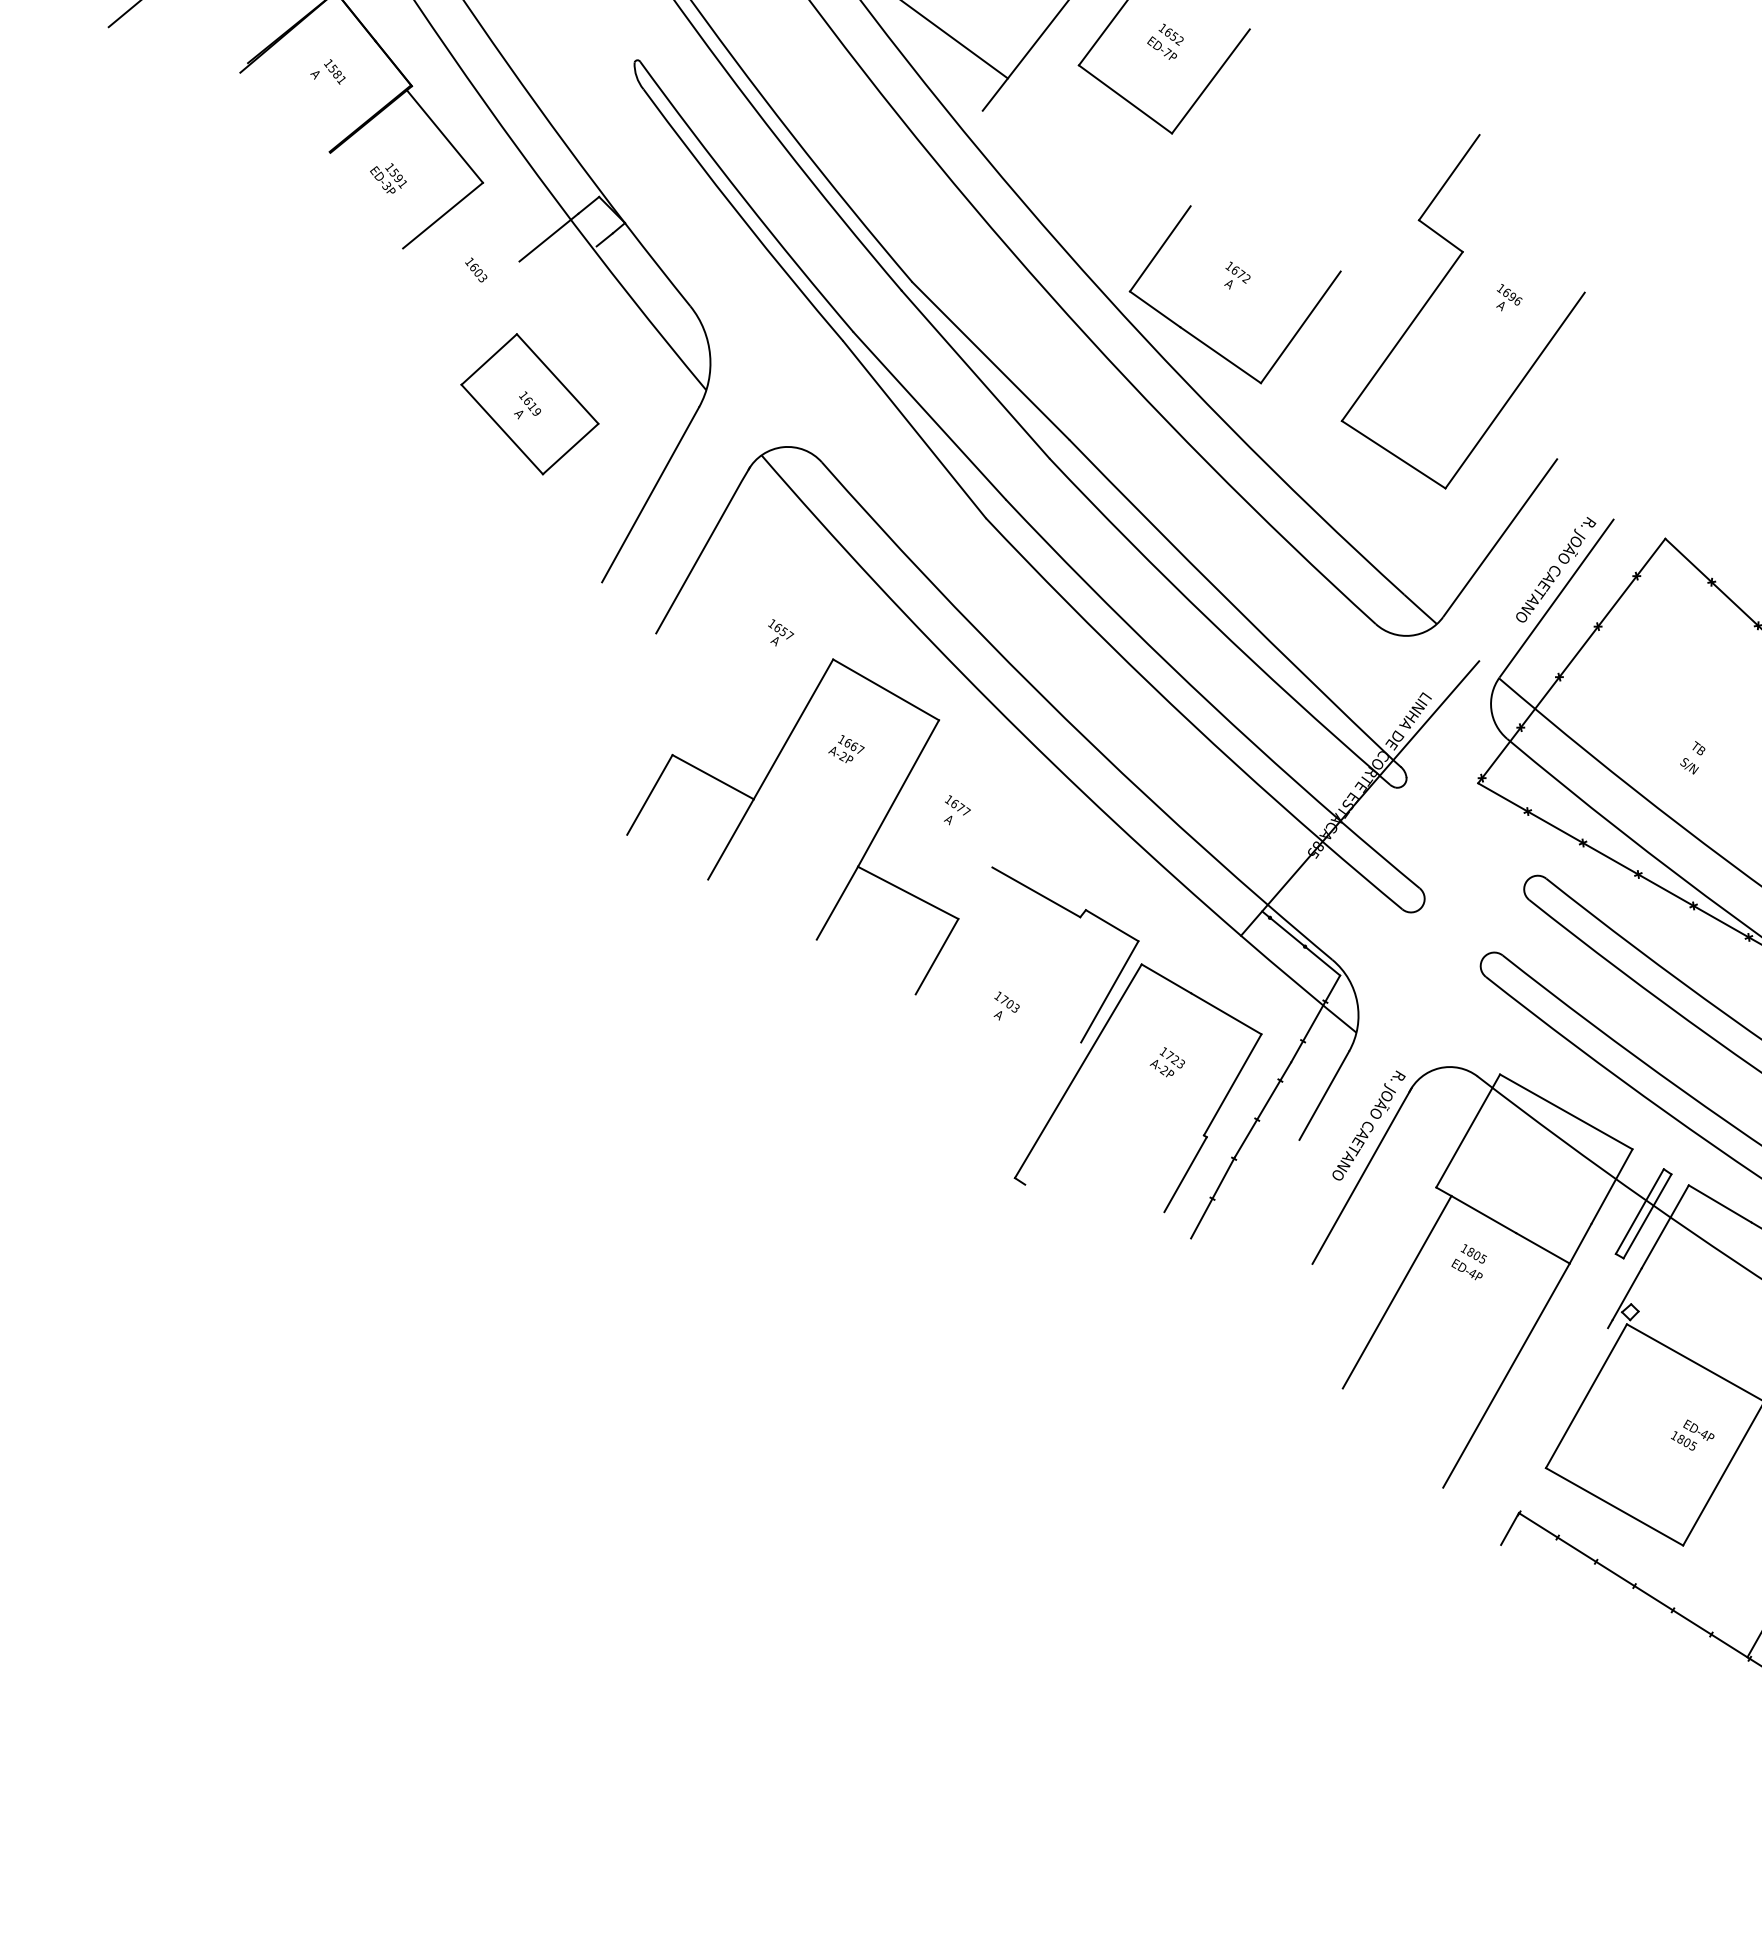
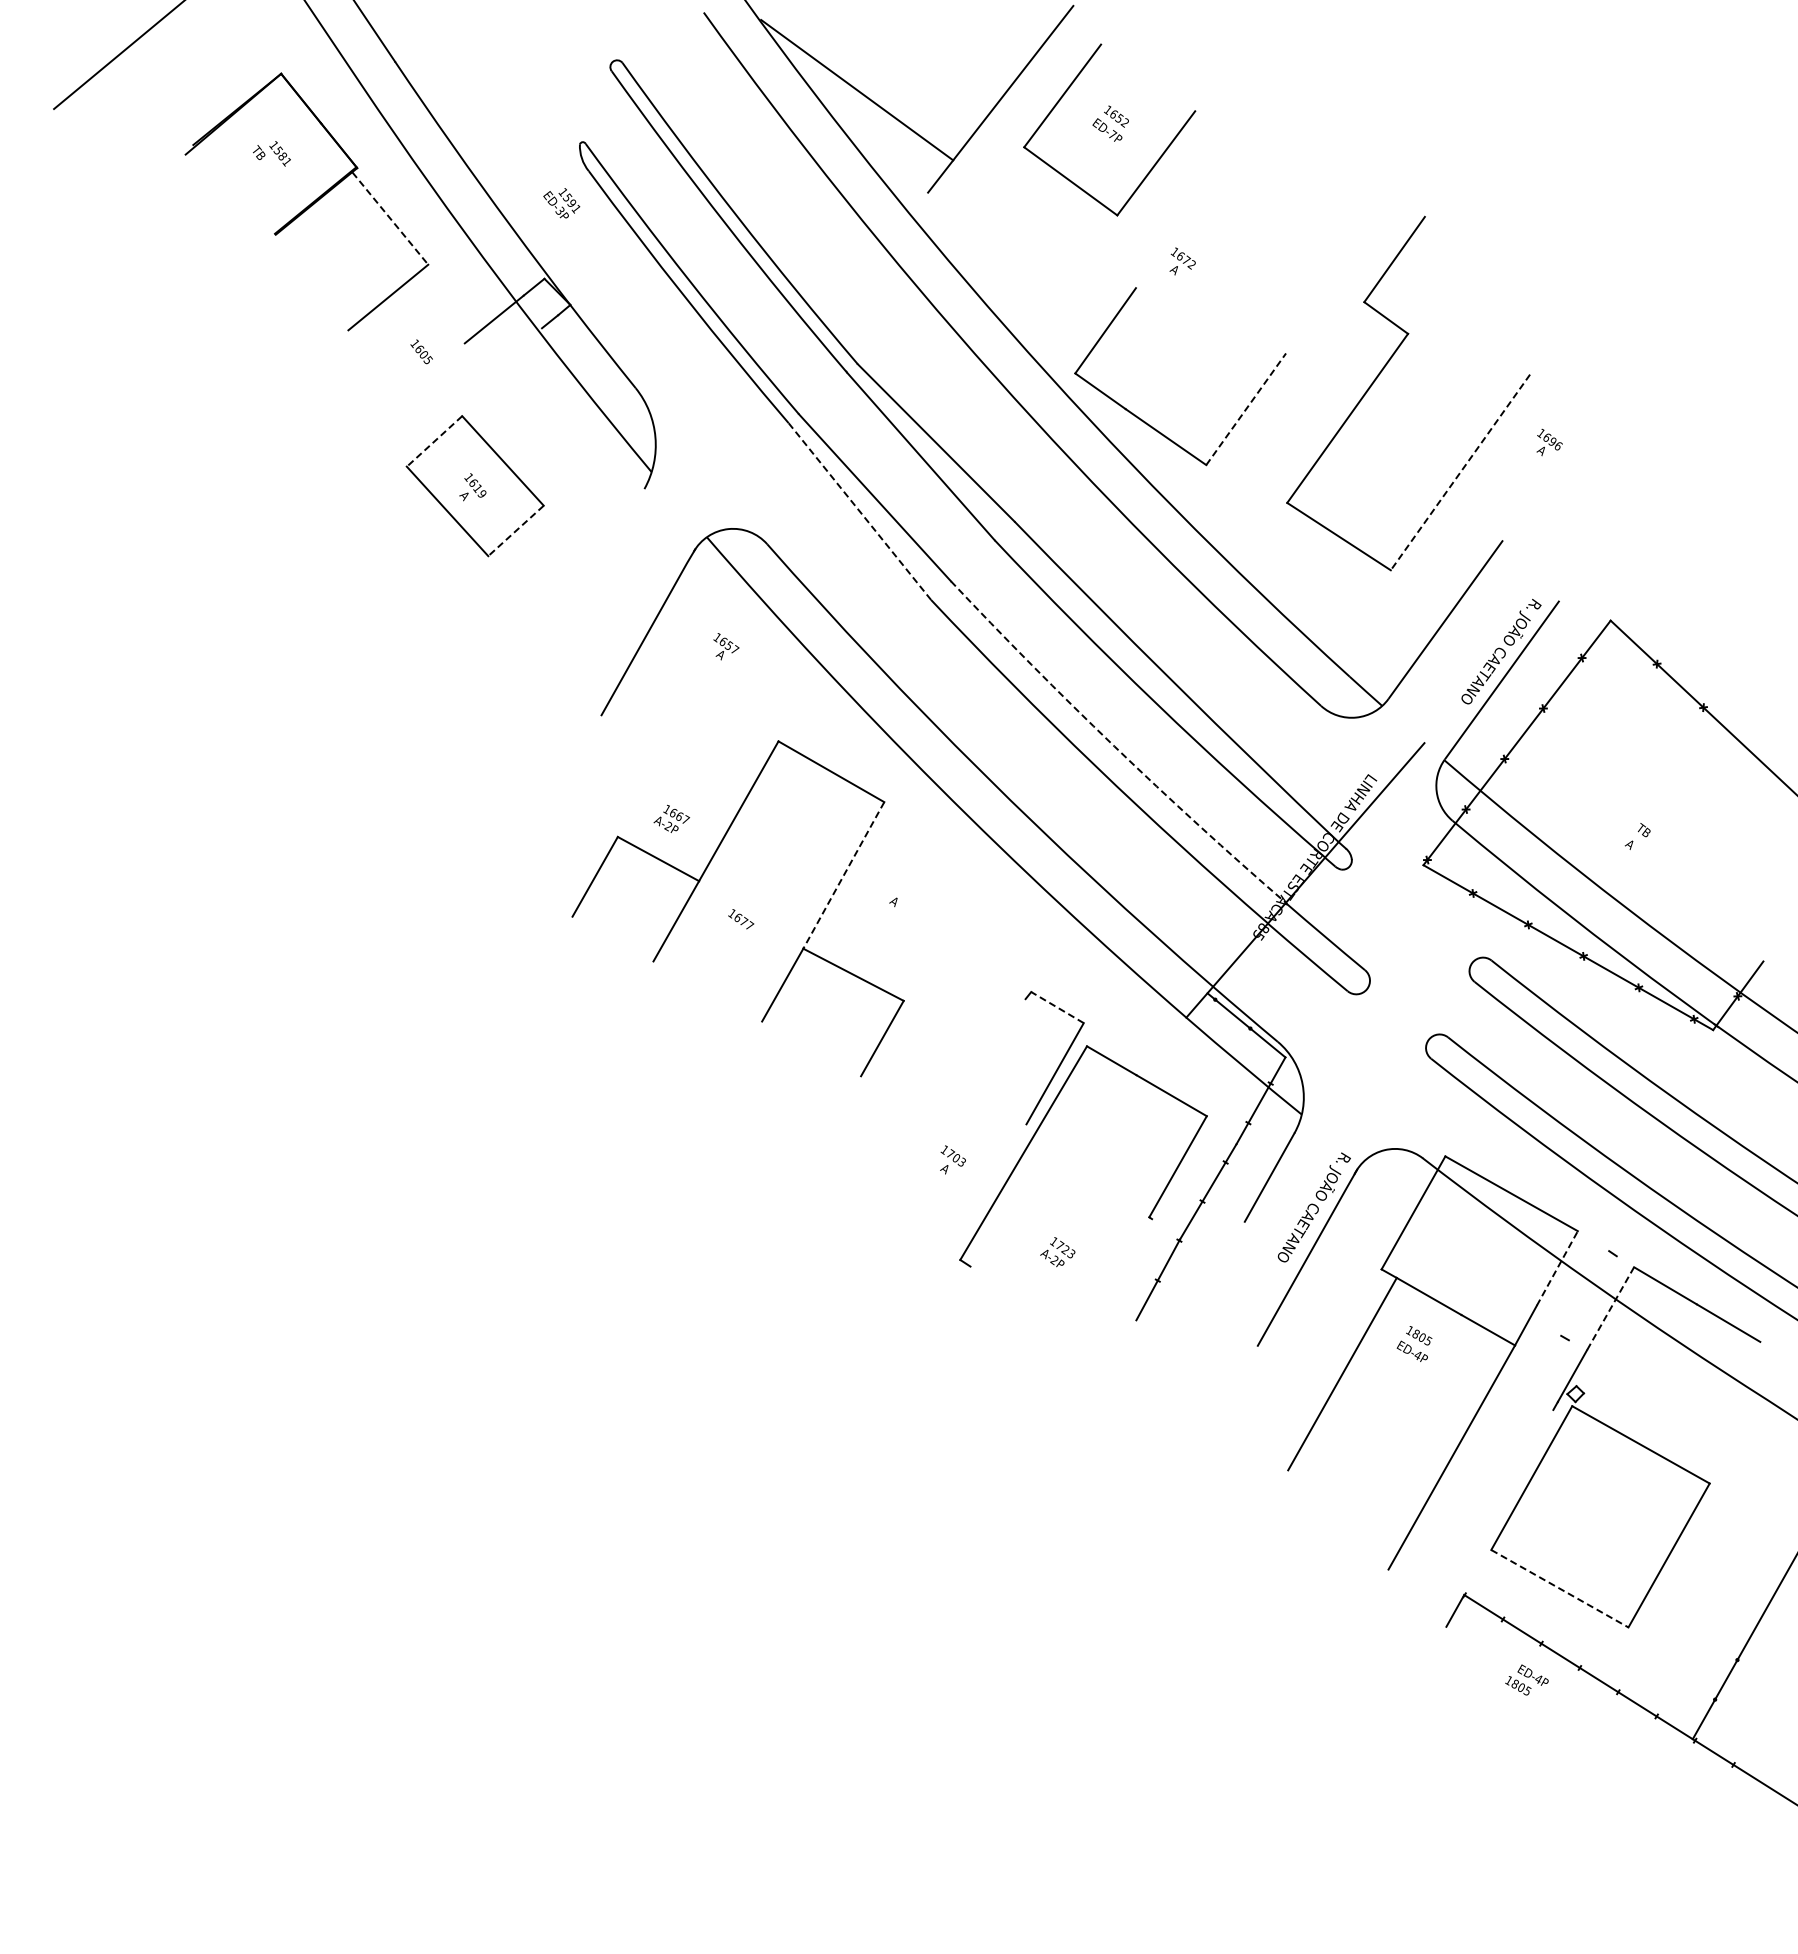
text: (314, 71) -> (259, 153), A -> TB
line: (445, 136) -> (390, 218), solid -> dashed
text: (388, 178) -> (561, 203), moved
text: (1237, 275) -> (1182, 261), moved
text: (484, 278) -> (429, 360), 1603 -> 1605
text: (1509, 297) -> (1549, 442), moved
line: (1301, 327) -> (1246, 409), solid -> dashed
line: (489, 359) -> (434, 441), solid -> dashed
line: (1515, 390) -> (1460, 472), solid -> dashed
line: (914, 429) -> (859, 511), solid -> dashed
line: (570, 449) -> (515, 531), solid -> dashed
line: (650, 494) -> (595, 576), removed
text: (781, 632) -> (726, 646), moved
arc: (1169, 664) -> (1114, 746), solid -> dashed
text: (846, 748) -> (671, 818), moved
text: (1689, 766) -> (1634, 848), S/N -> A
line: (898, 793) -> (843, 875), solid -> dashed
text: (958, 805) -> (741, 919), moved
line: (1036, 892) -> (981, 974), removed
line: (1112, 925) -> (1057, 1007), solid -> dashed
text: (1006, 1005) -> (952, 1159), moved
text: (1167, 1062) -> (1057, 1252), moved
line: (1185, 1173) -> (1130, 1255), removed
line: (1612, 1186) -> (1557, 1268), solid -> dashed
line: (1640, 1211) -> (1585, 1293), removed
line: (1647, 1216) -> (1592, 1298), removed
line: (1665, 1226) -> (1610, 1308), solid -> dashed
text: (1692, 1434) -> (1526, 1679), moved
line: (1614, 1506) -> (1559, 1588), solid -> dashed

